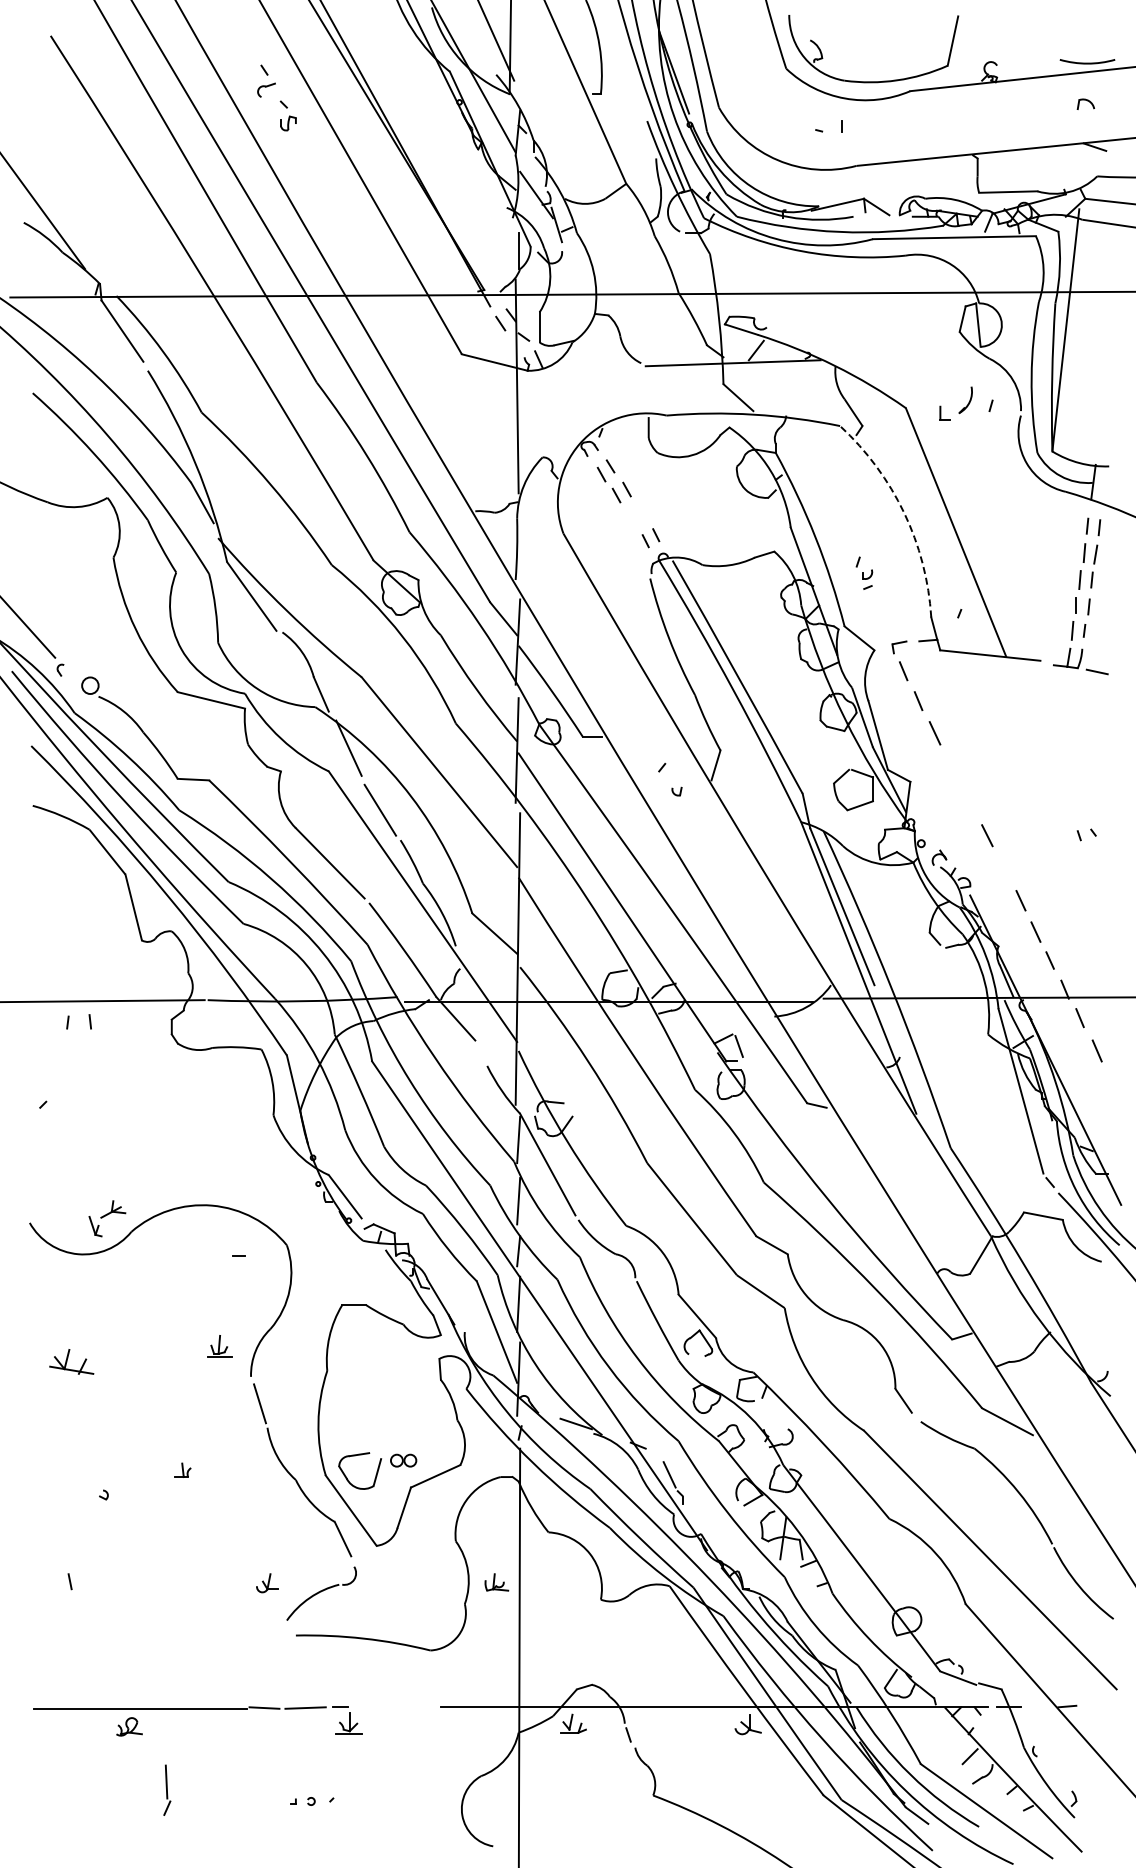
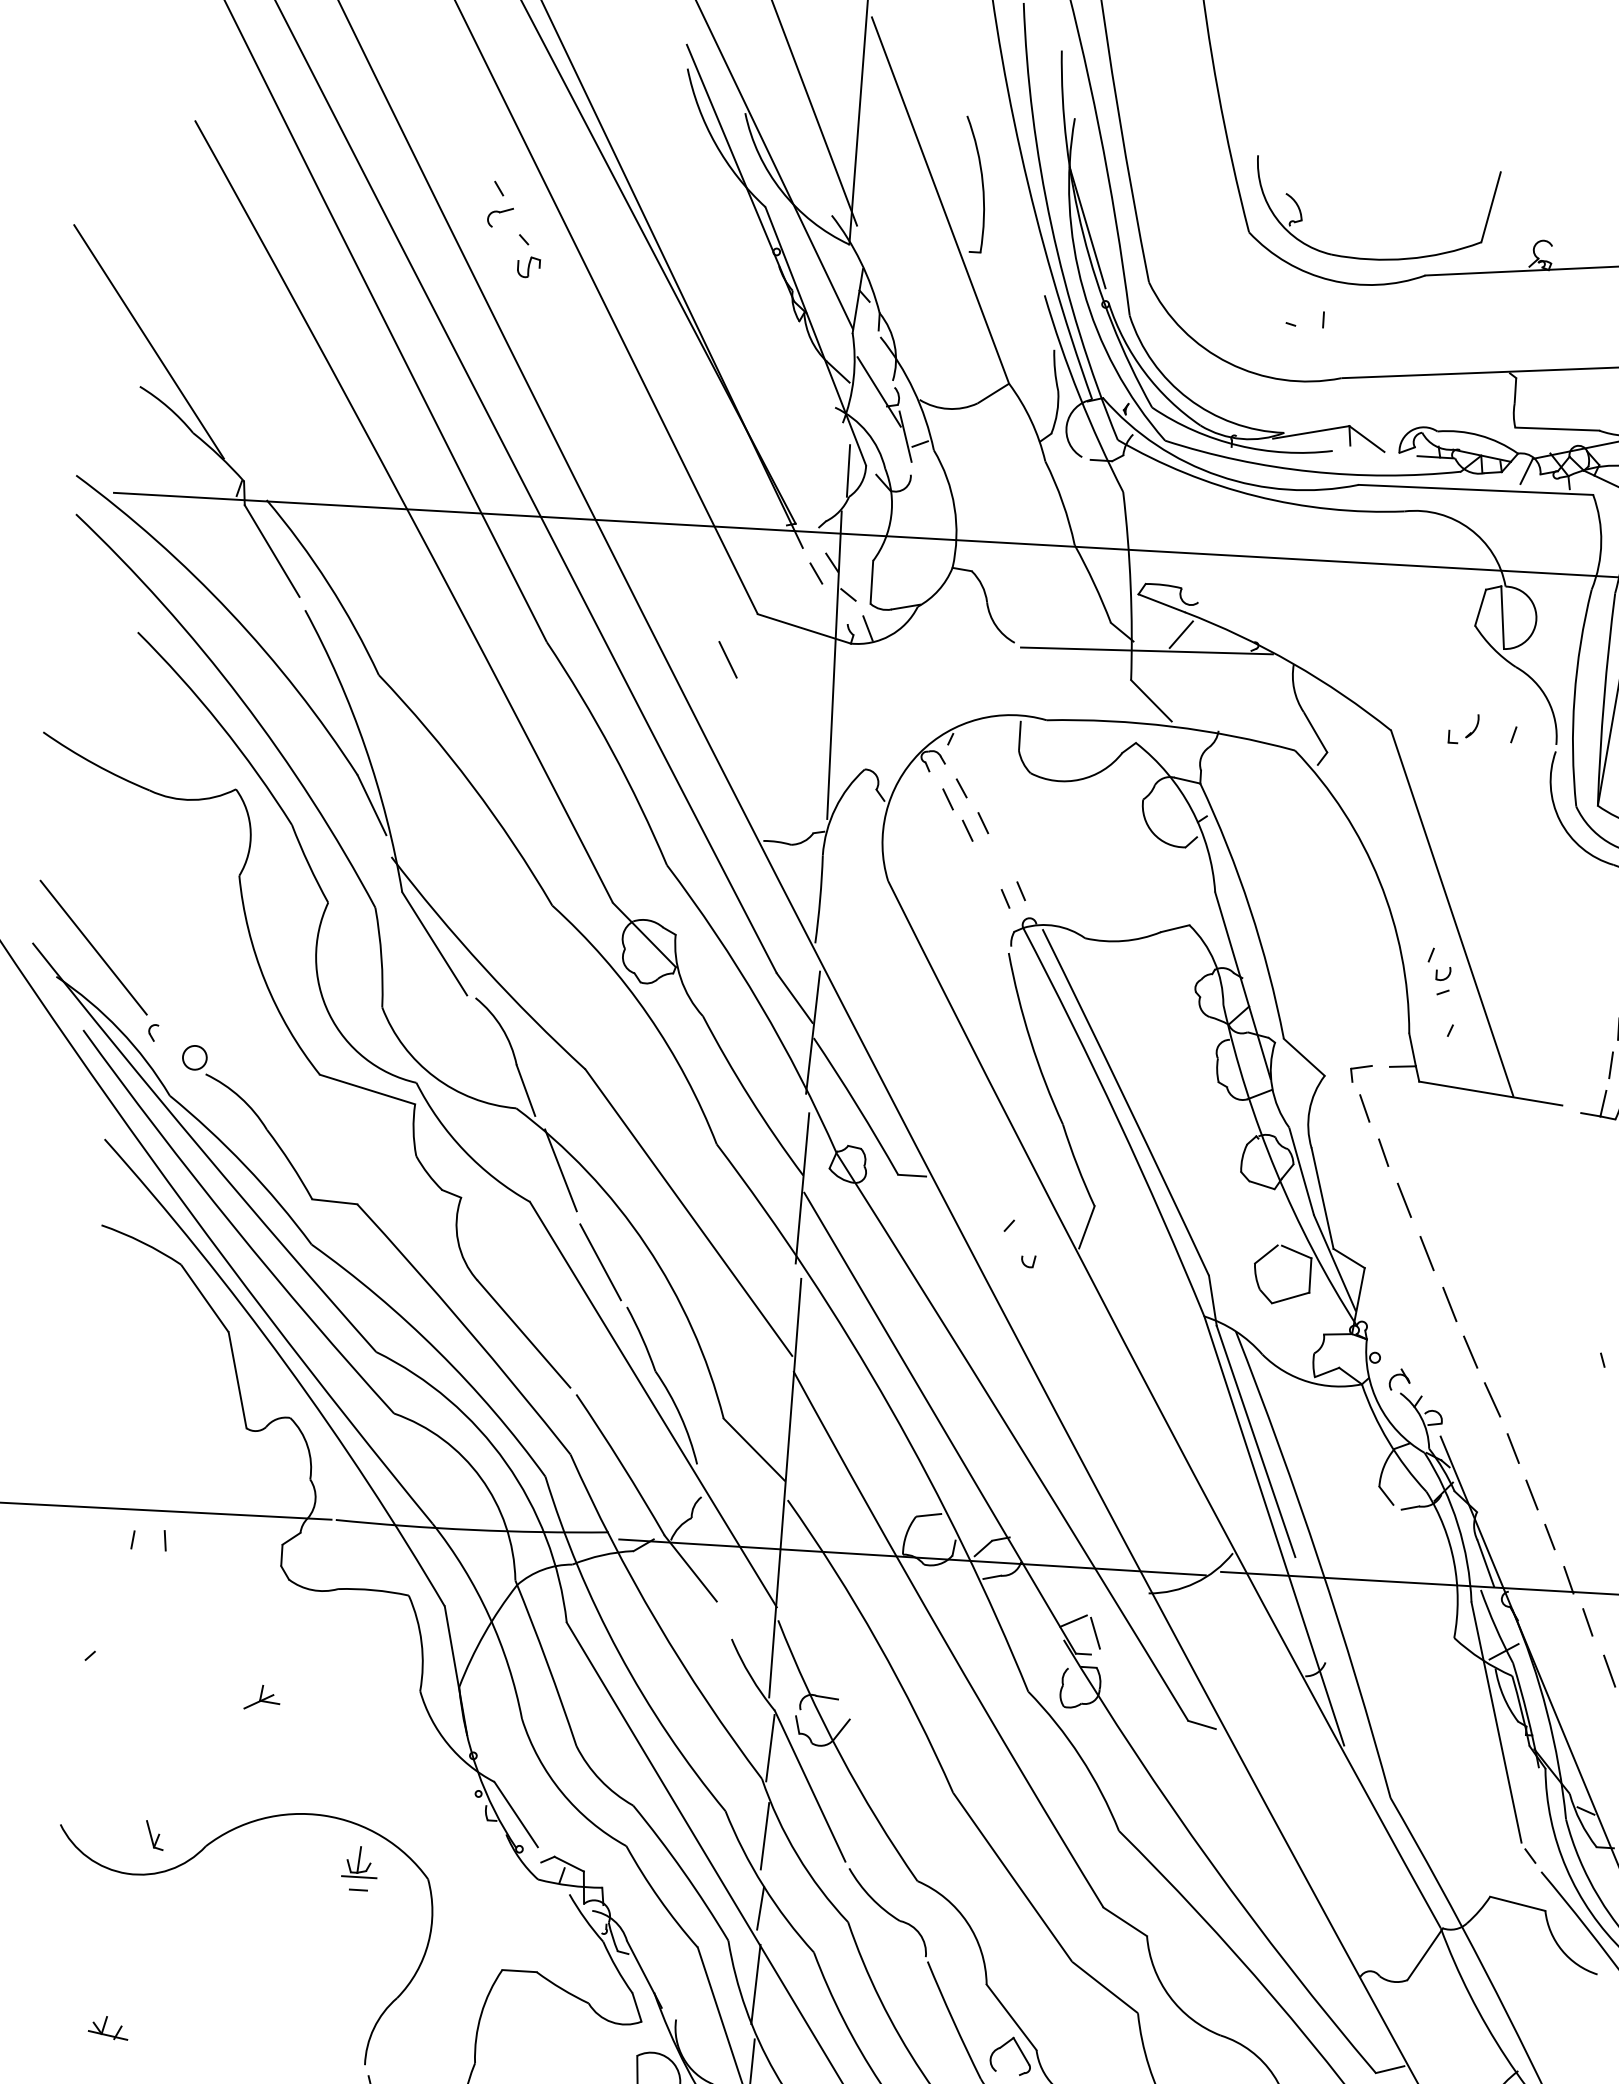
line: (442, 387) -> (727, 660), added
part: (955, 403) -> (1462, 728), size x0.62
arc: (904, 512) -> (1379, 880), dashed -> solid
part: (864, 572) -> (1439, 970), moved
line: (952, 768) -> (1426, 1252), added
line: (970, 803) -> (1449, 1304), added
line: (1004, 867) -> (1492, 1399), added
part: (113, 1209) -> (262, 1697), moved
part: (219, 1346) -> (359, 1862), moved
part: (71, 1361) -> (108, 2027), size x0.62

